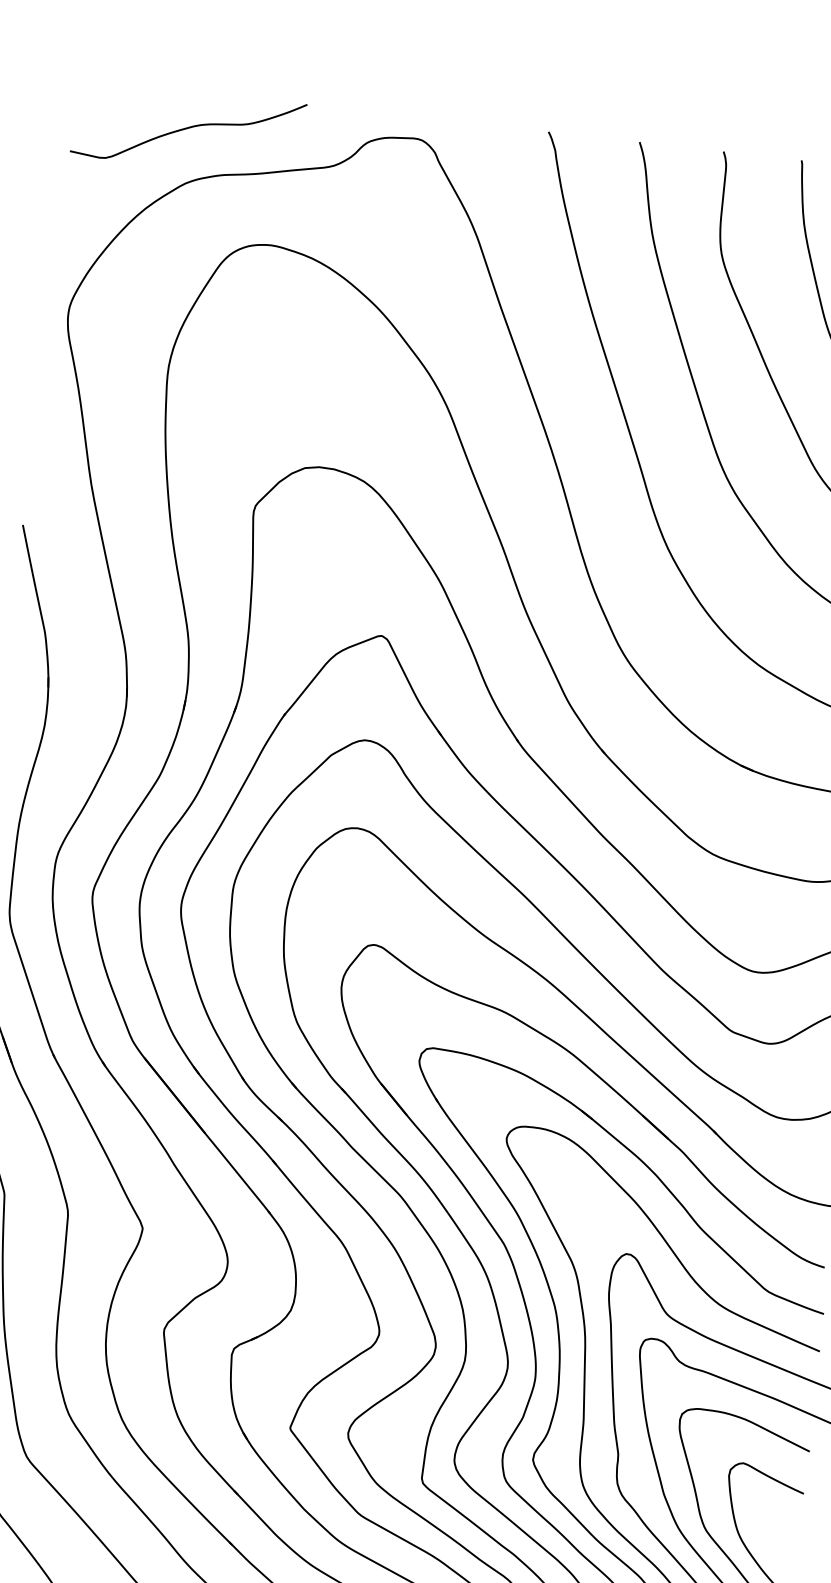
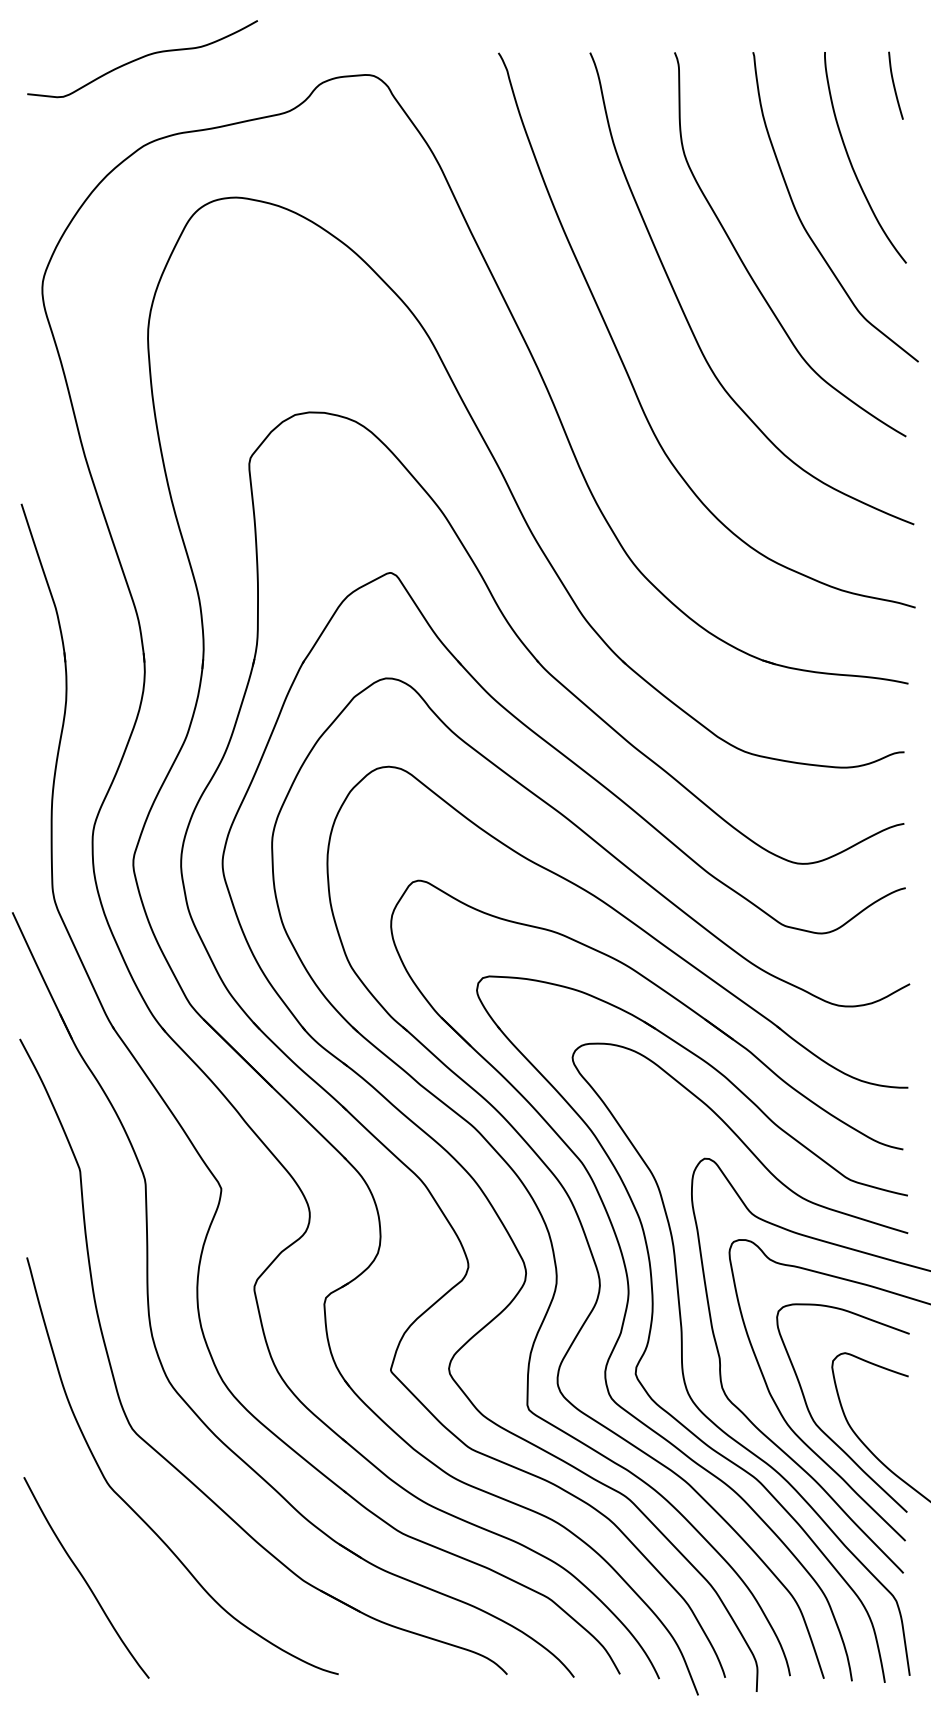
curve: (188, 129) -> (142, 58), moved

